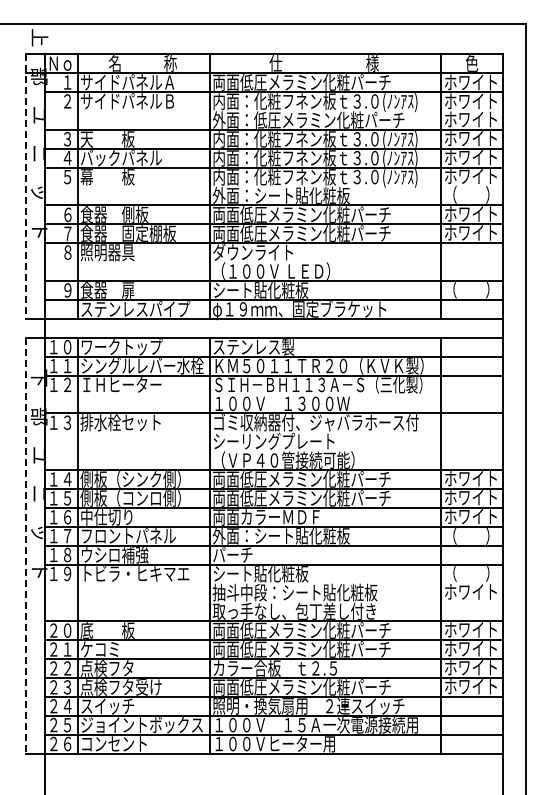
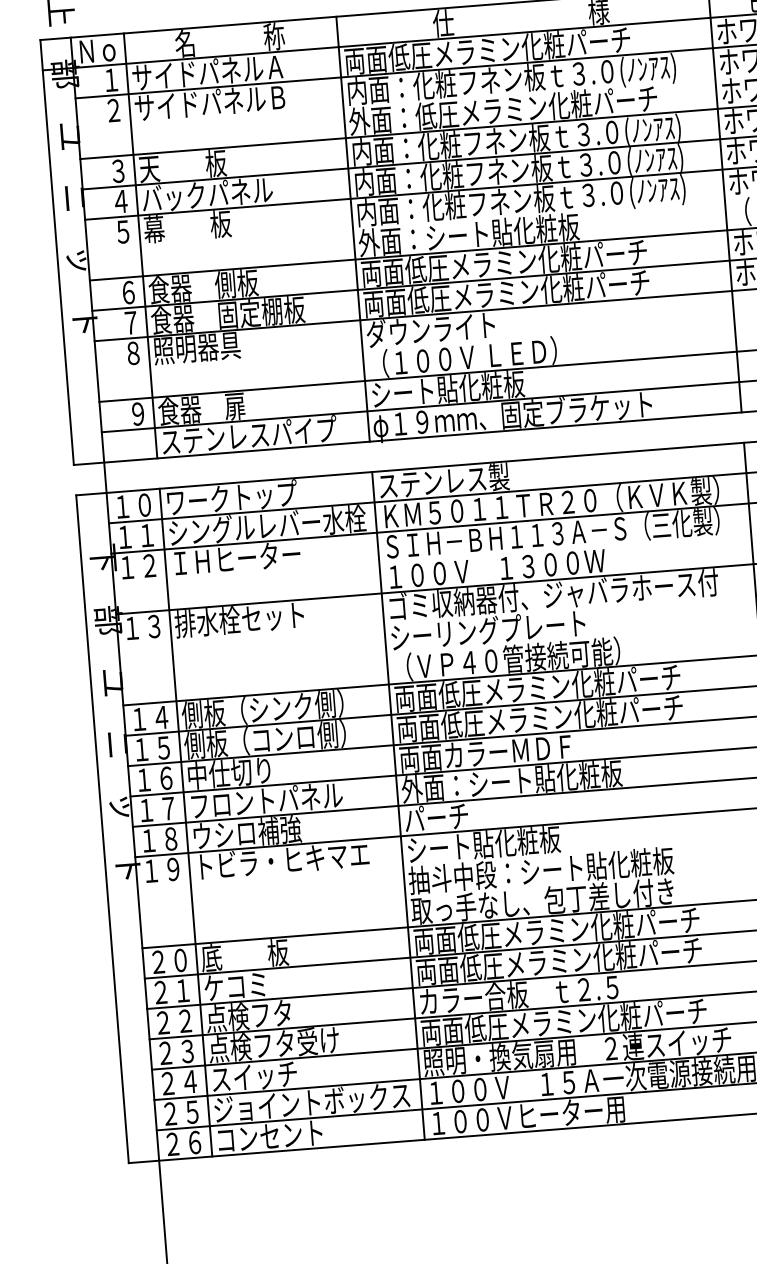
line: (25, 187) -> (57, 254), dashed -> solid
line: (25, 545) -> (102, 829), dashed -> solid

